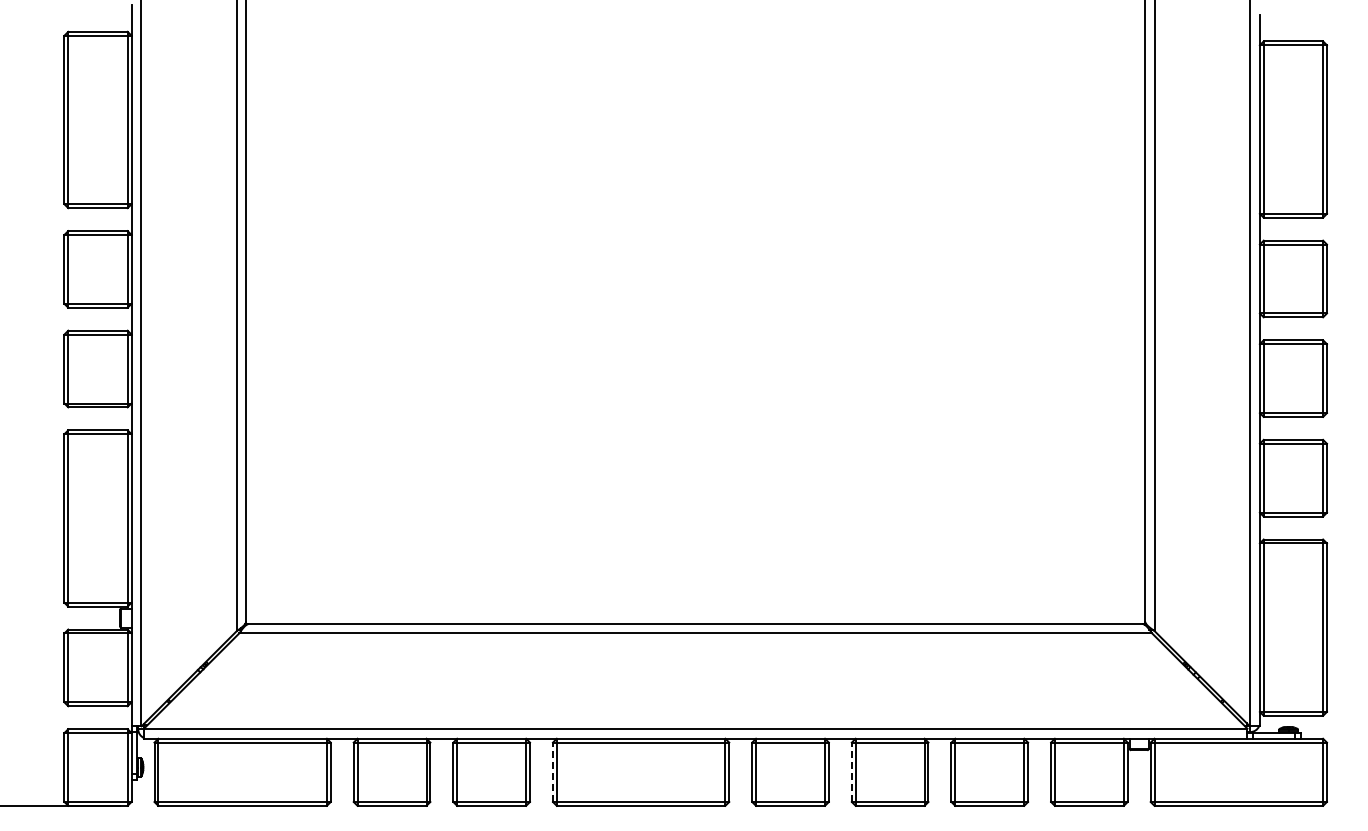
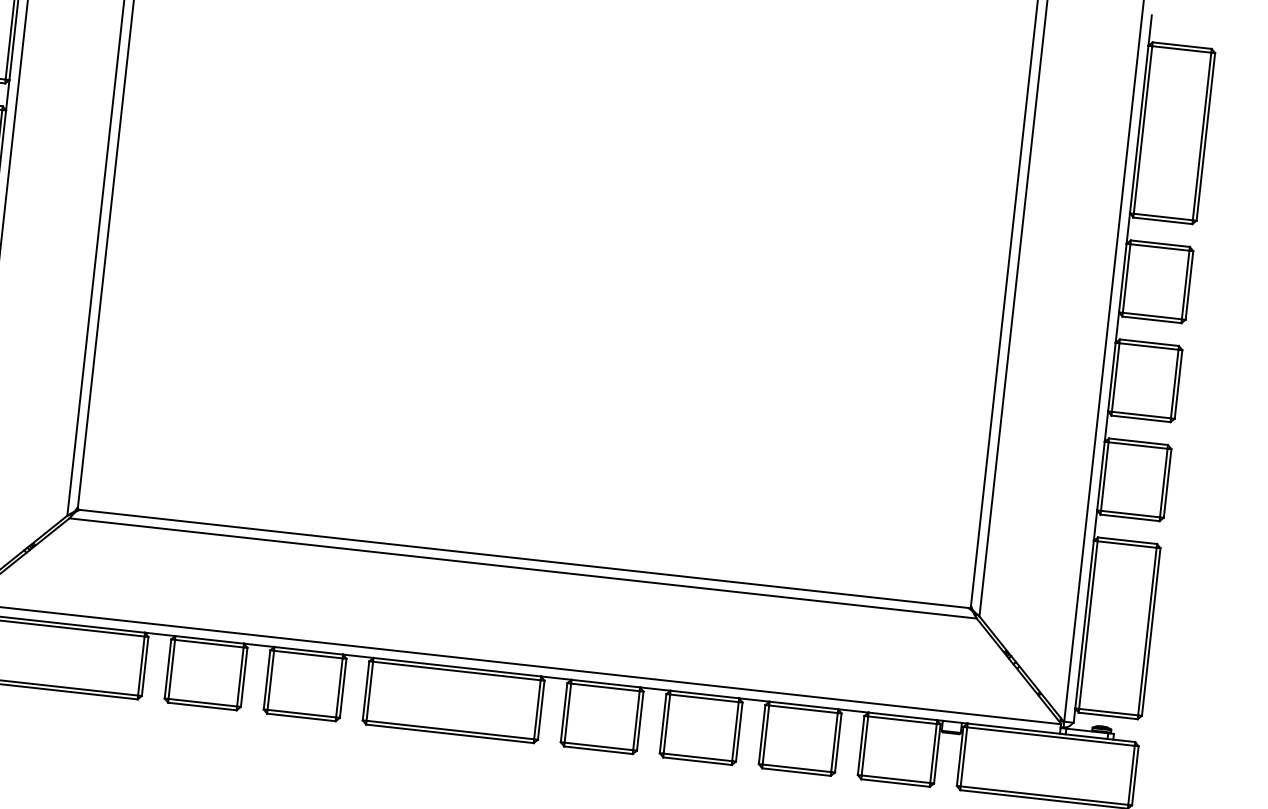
line: (552, 772) -> (365, 691), dashed -> solid
line: (851, 772) -> (662, 723), dashed -> solid

